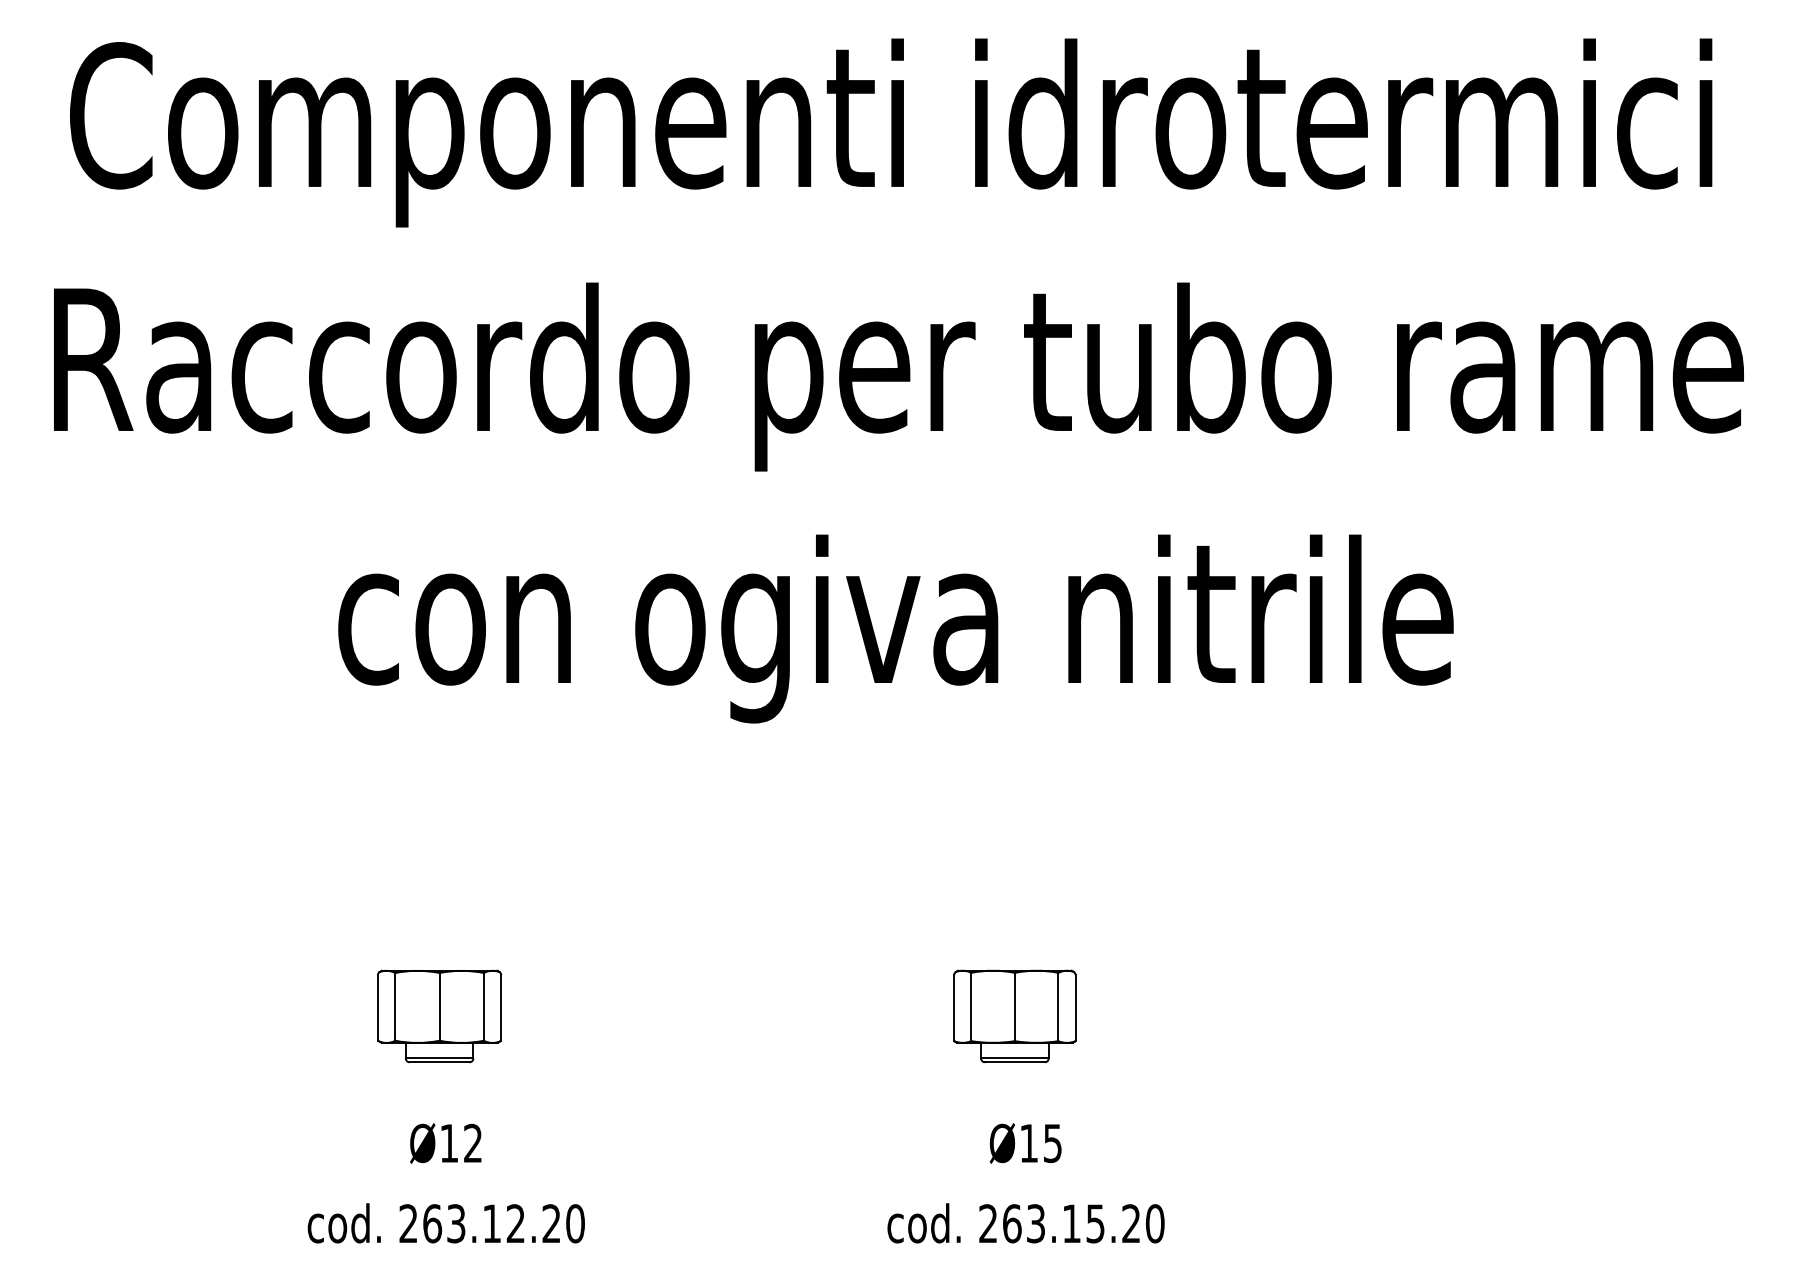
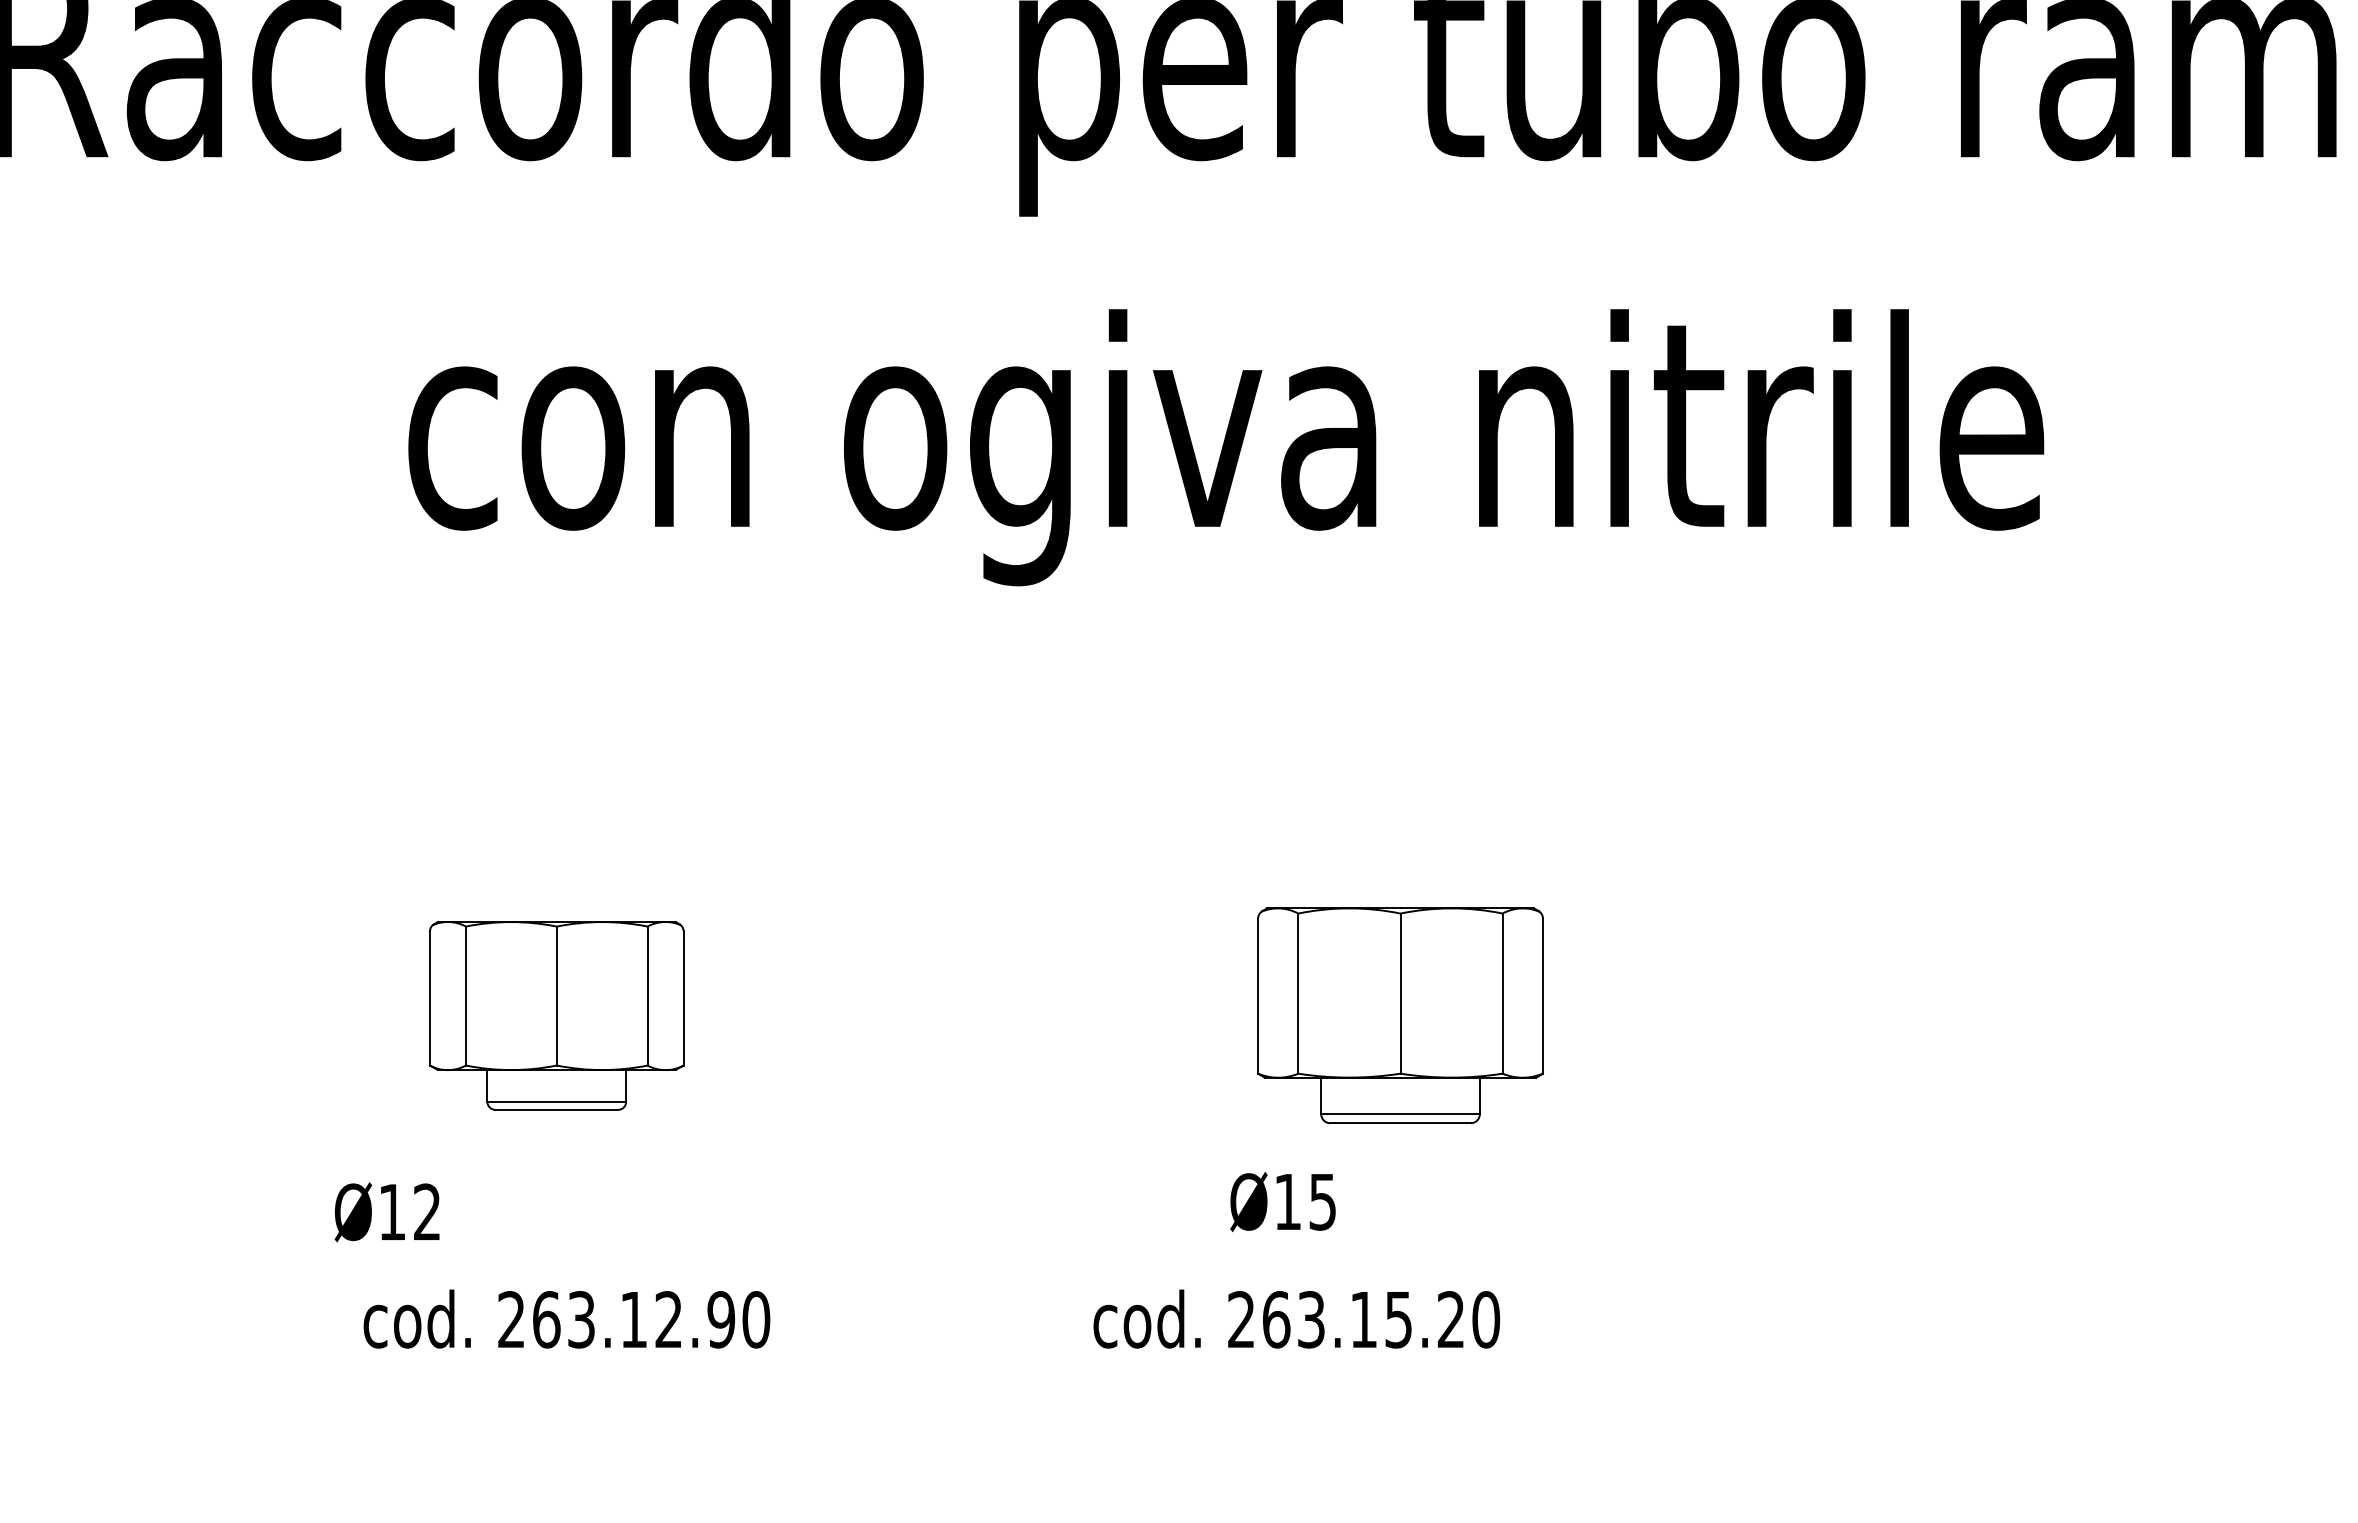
part: (439, 1016) -> (556, 1015), size x1.4
part: (1014, 1016) -> (1400, 1015), size x1.6
text: (445, 1143) -> (386, 1212), moved
text: (1025, 1143) -> (1282, 1202), moved
text: (551, 1223) -> (721, 1319), 263.12.20 -> 263.12.90
text: (1025, 1223) -> (1295, 1319), moved

